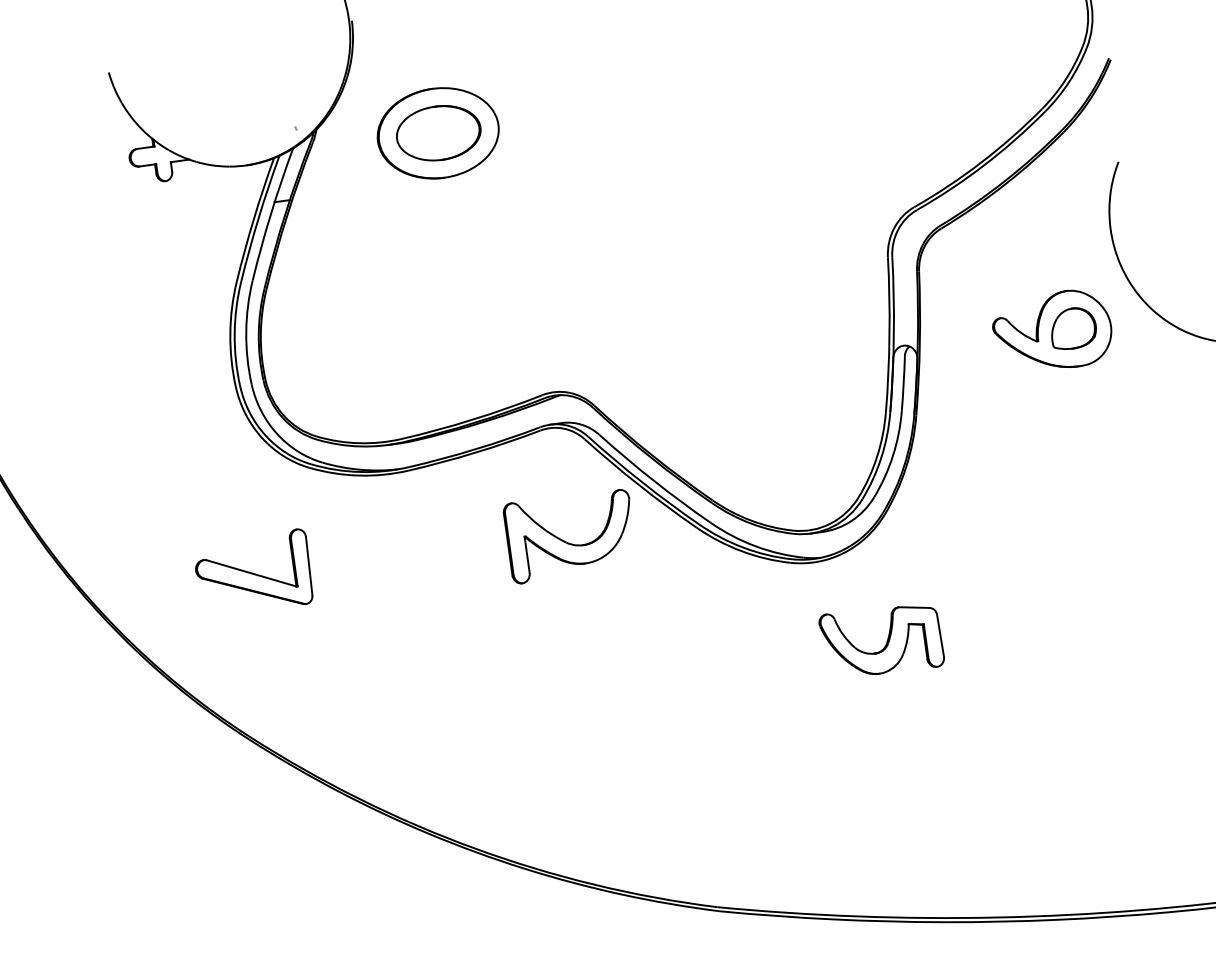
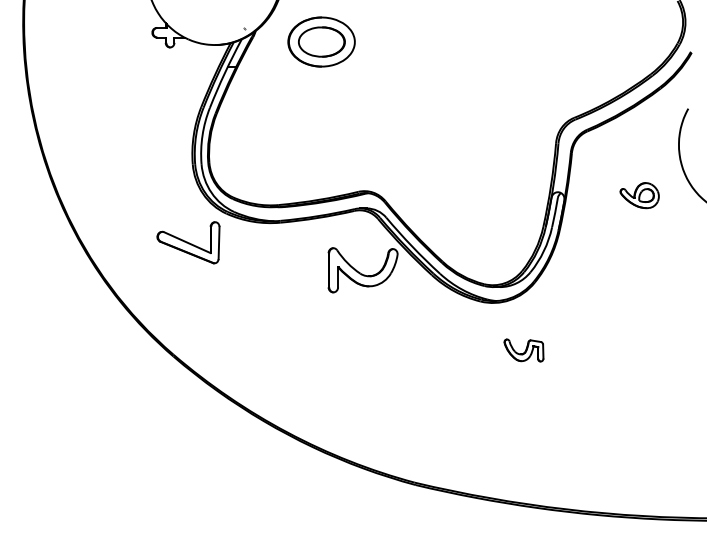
part: (1051, 331) -> (639, 195), size x0.6
part: (253, 572) -> (188, 242), moved
part: (881, 640) -> (523, 350), size x0.6

